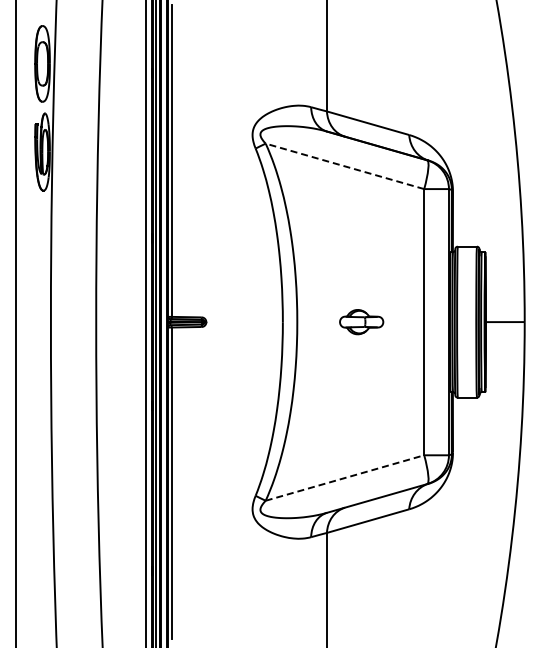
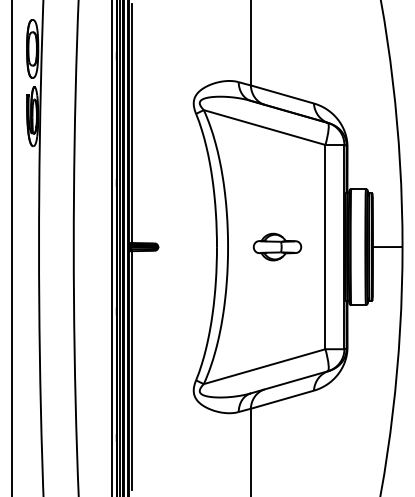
line: (344, 166) -> (264, 127), dashed -> solid
part: (361, 321) -> (277, 246), size x1.43
line: (345, 477) -> (265, 366), dashed -> solid

